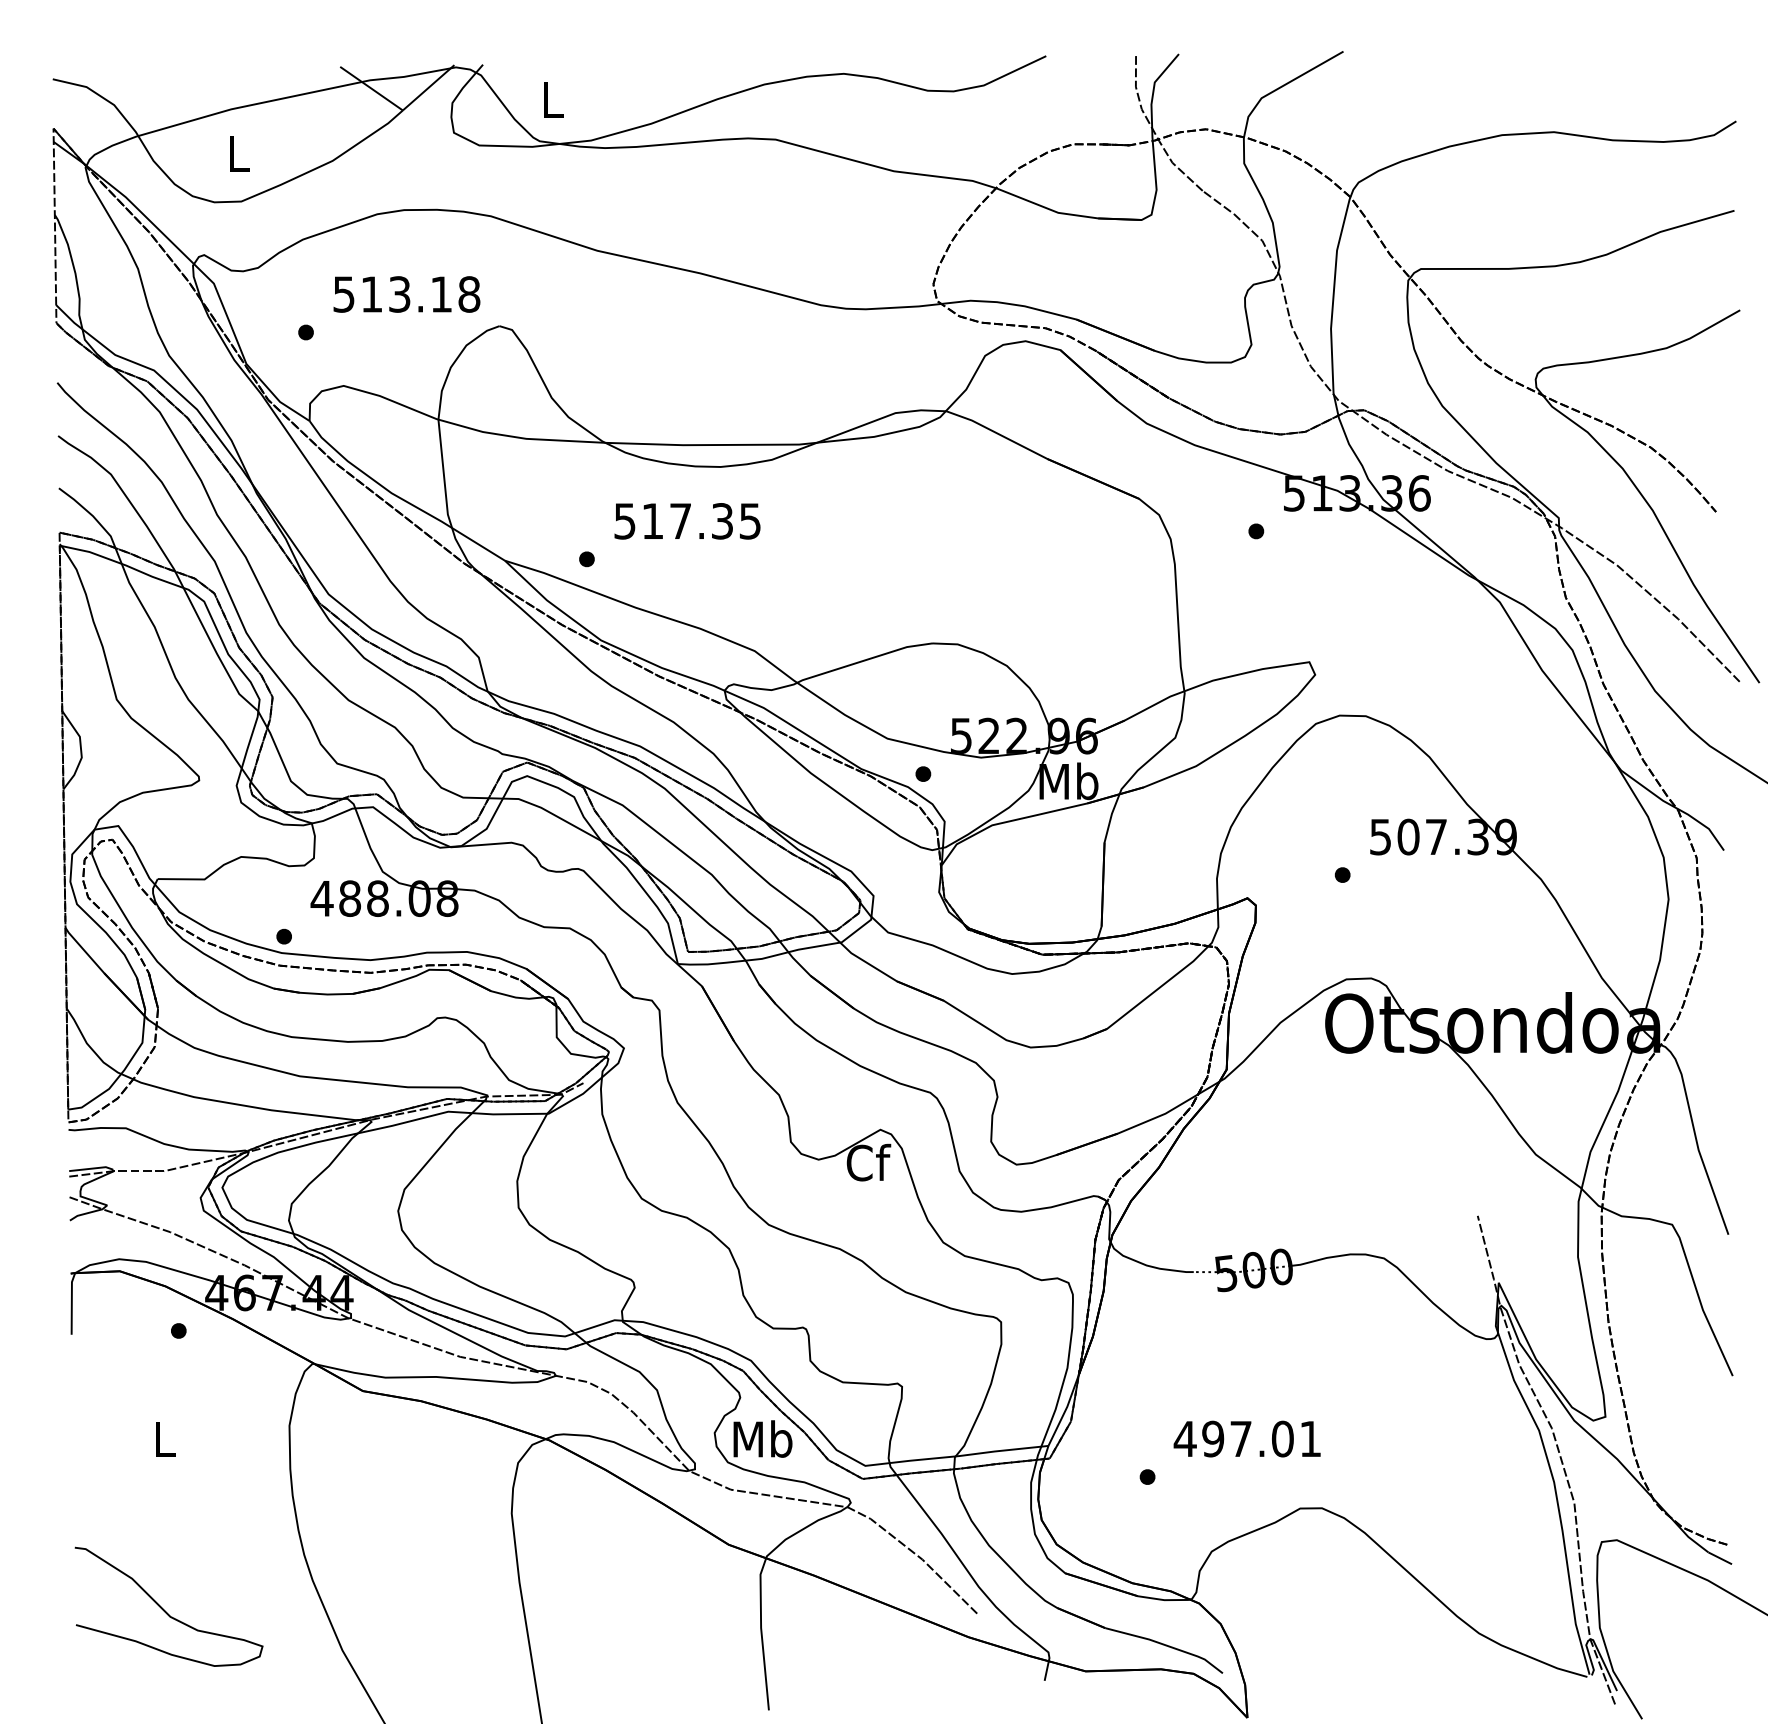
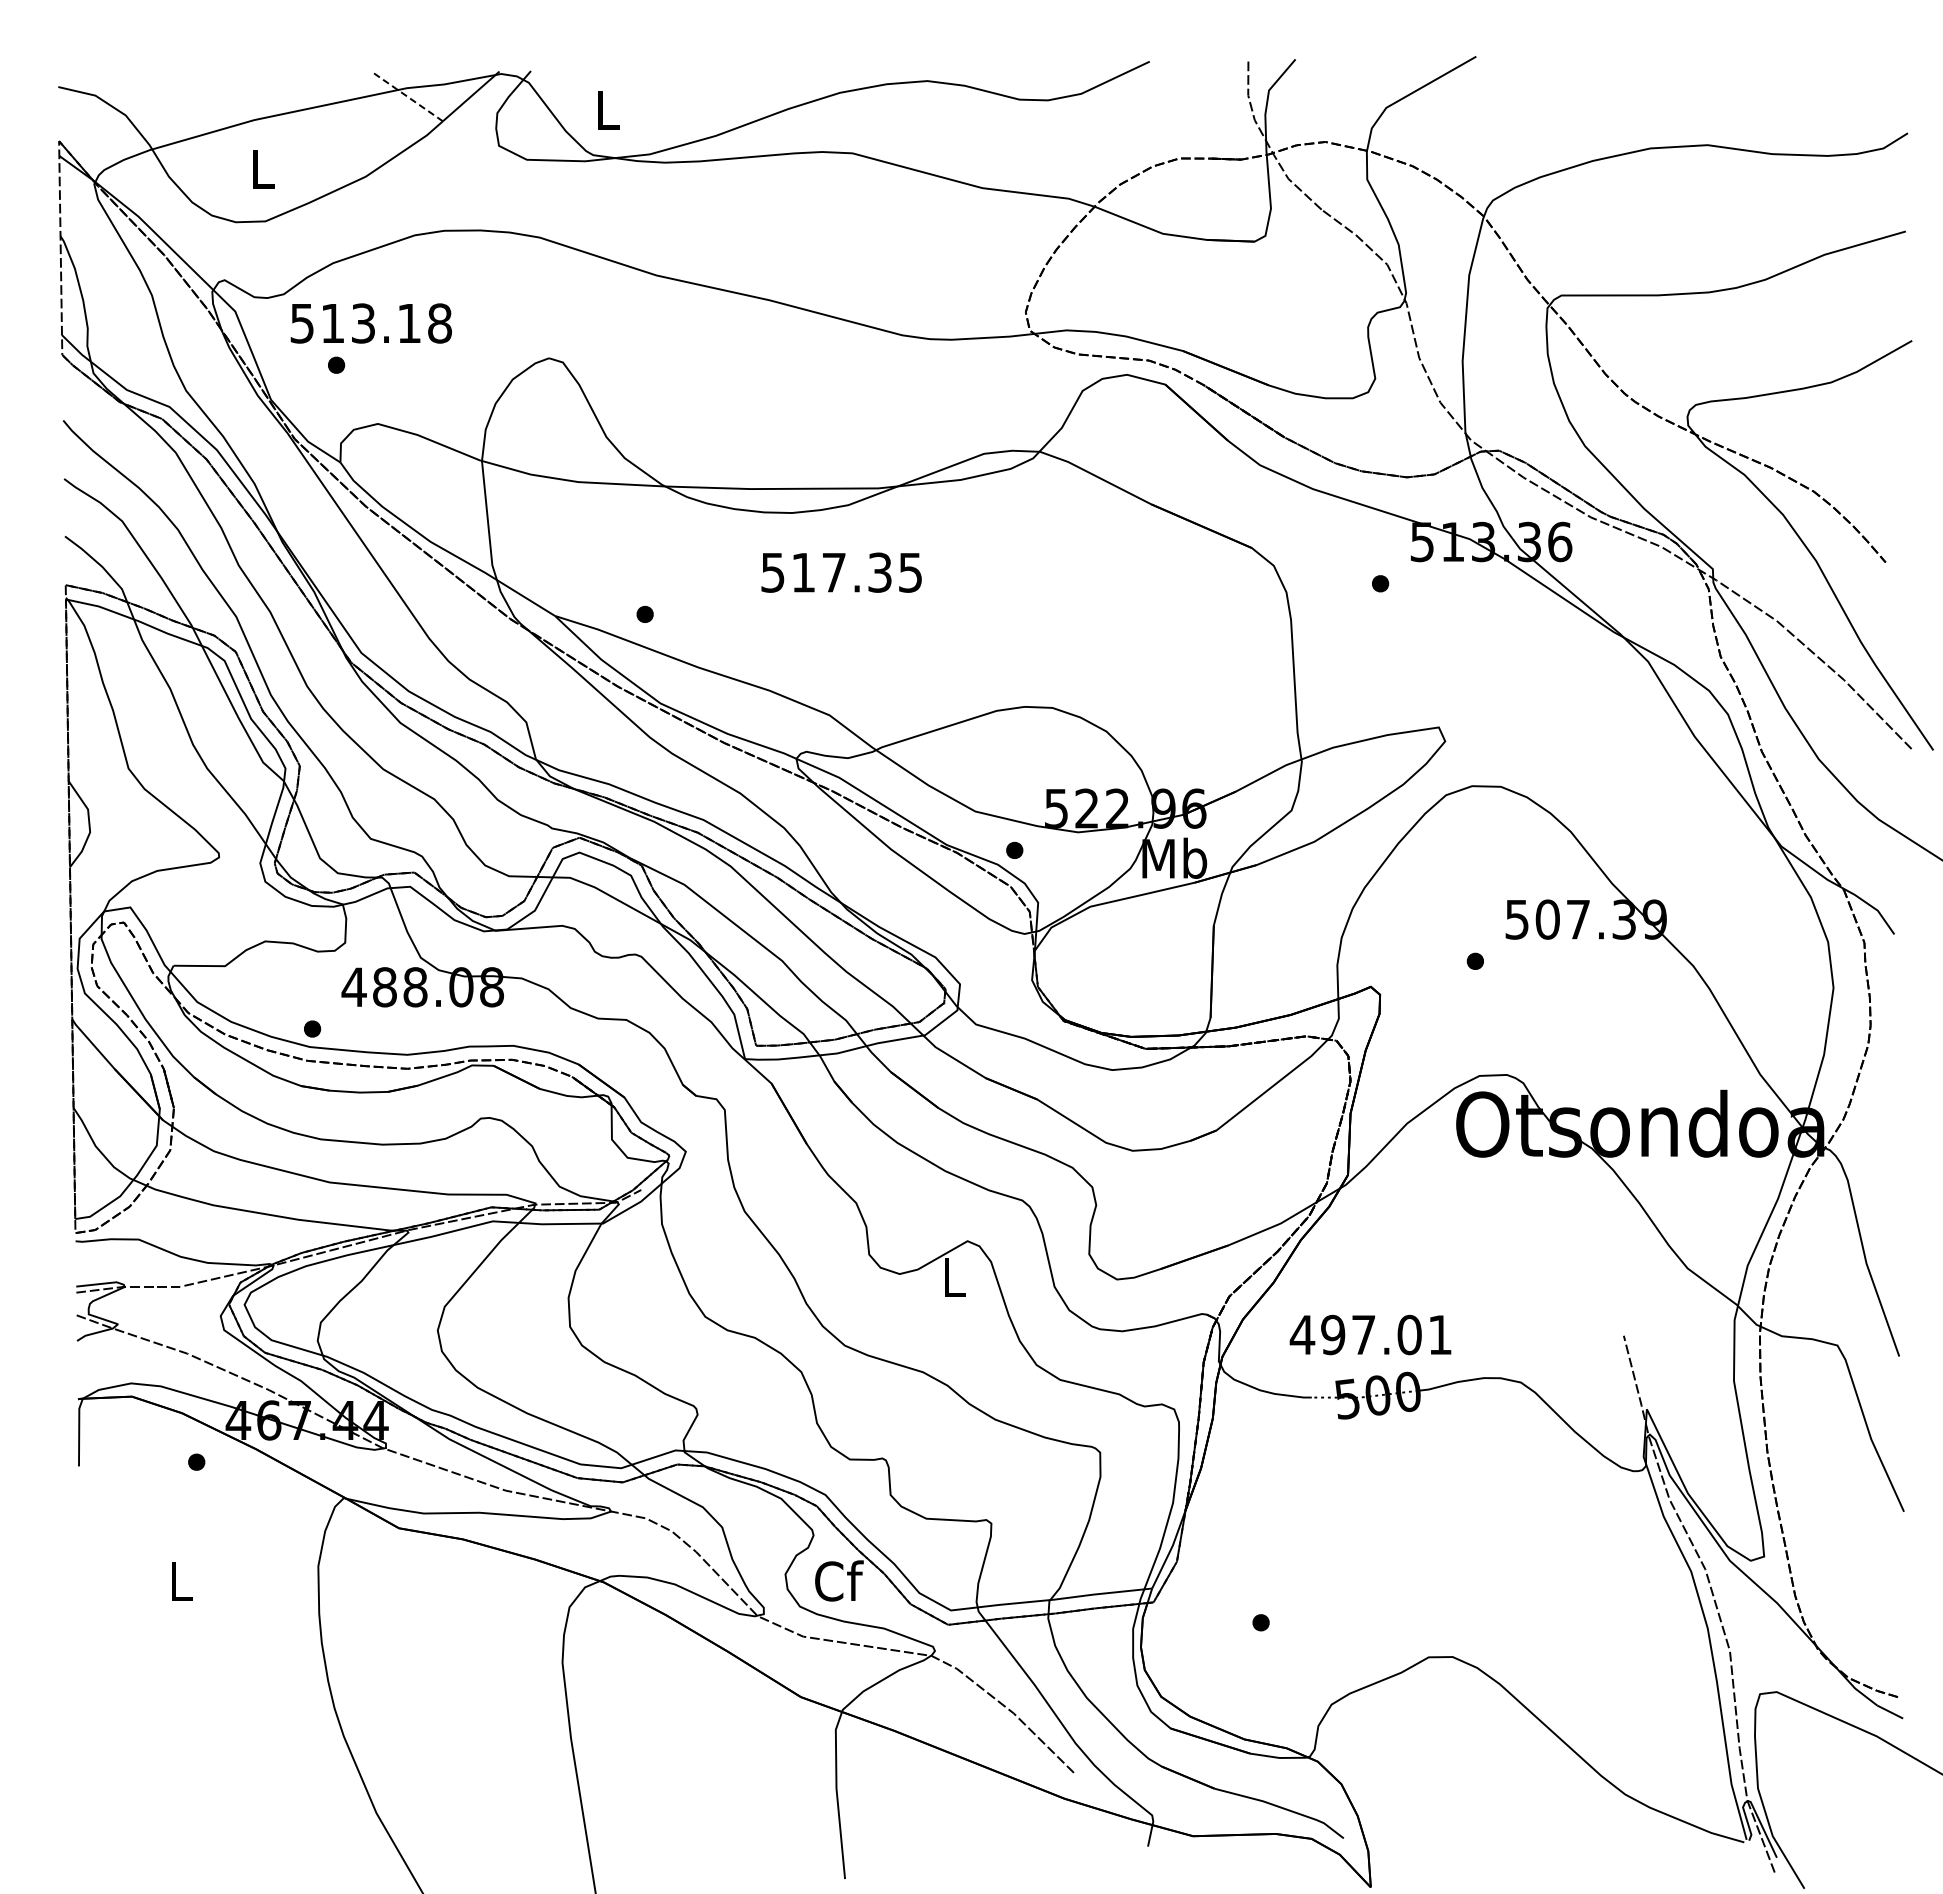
line: (371, 88) -> (408, 97), solid -> dashed
text: (406, 294) -> (370, 323), moved
text: (687, 521) -> (841, 572), moved
text: (868, 1161) -> (954, 1276), Cf -> L
text: (762, 1438) -> (838, 1580), Mb -> Cf
text: (1247, 1438) -> (1370, 1334), moved
curve: (164, 1609) -> (181, 1768), removed

